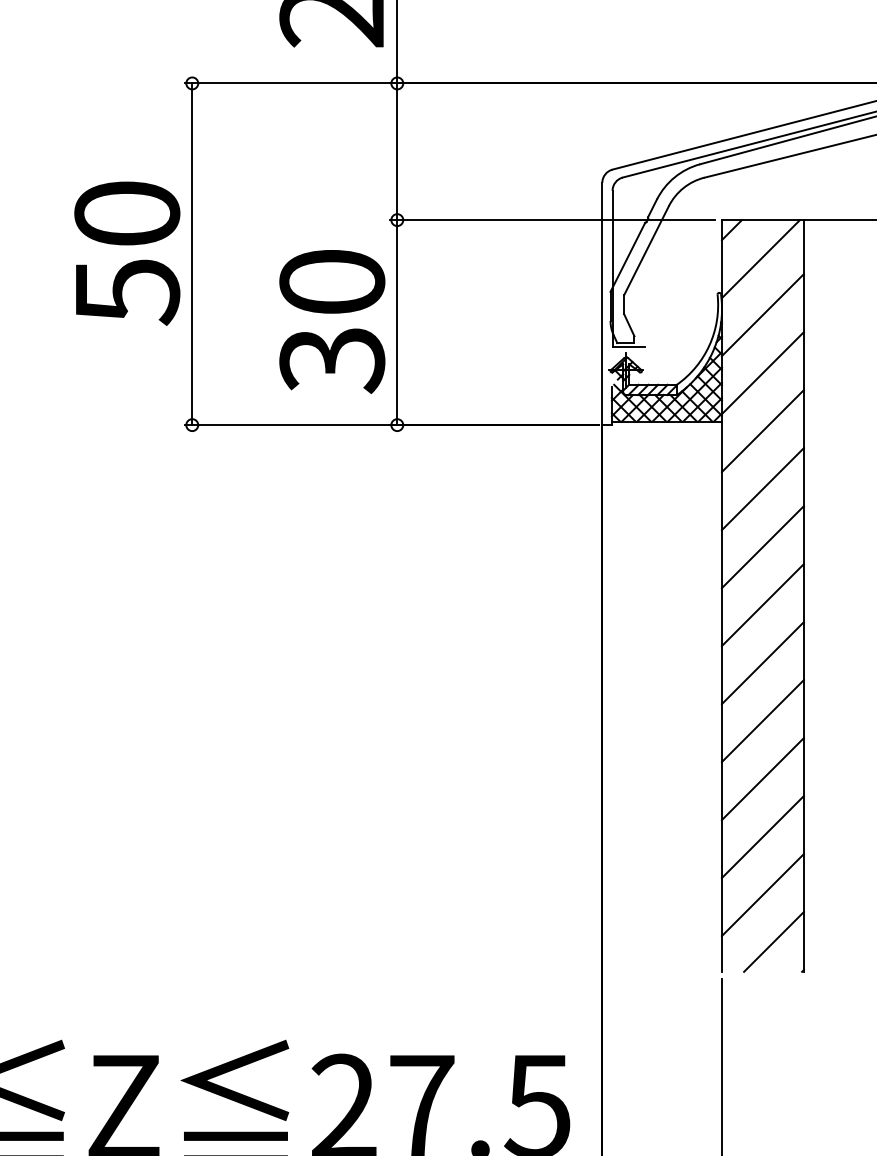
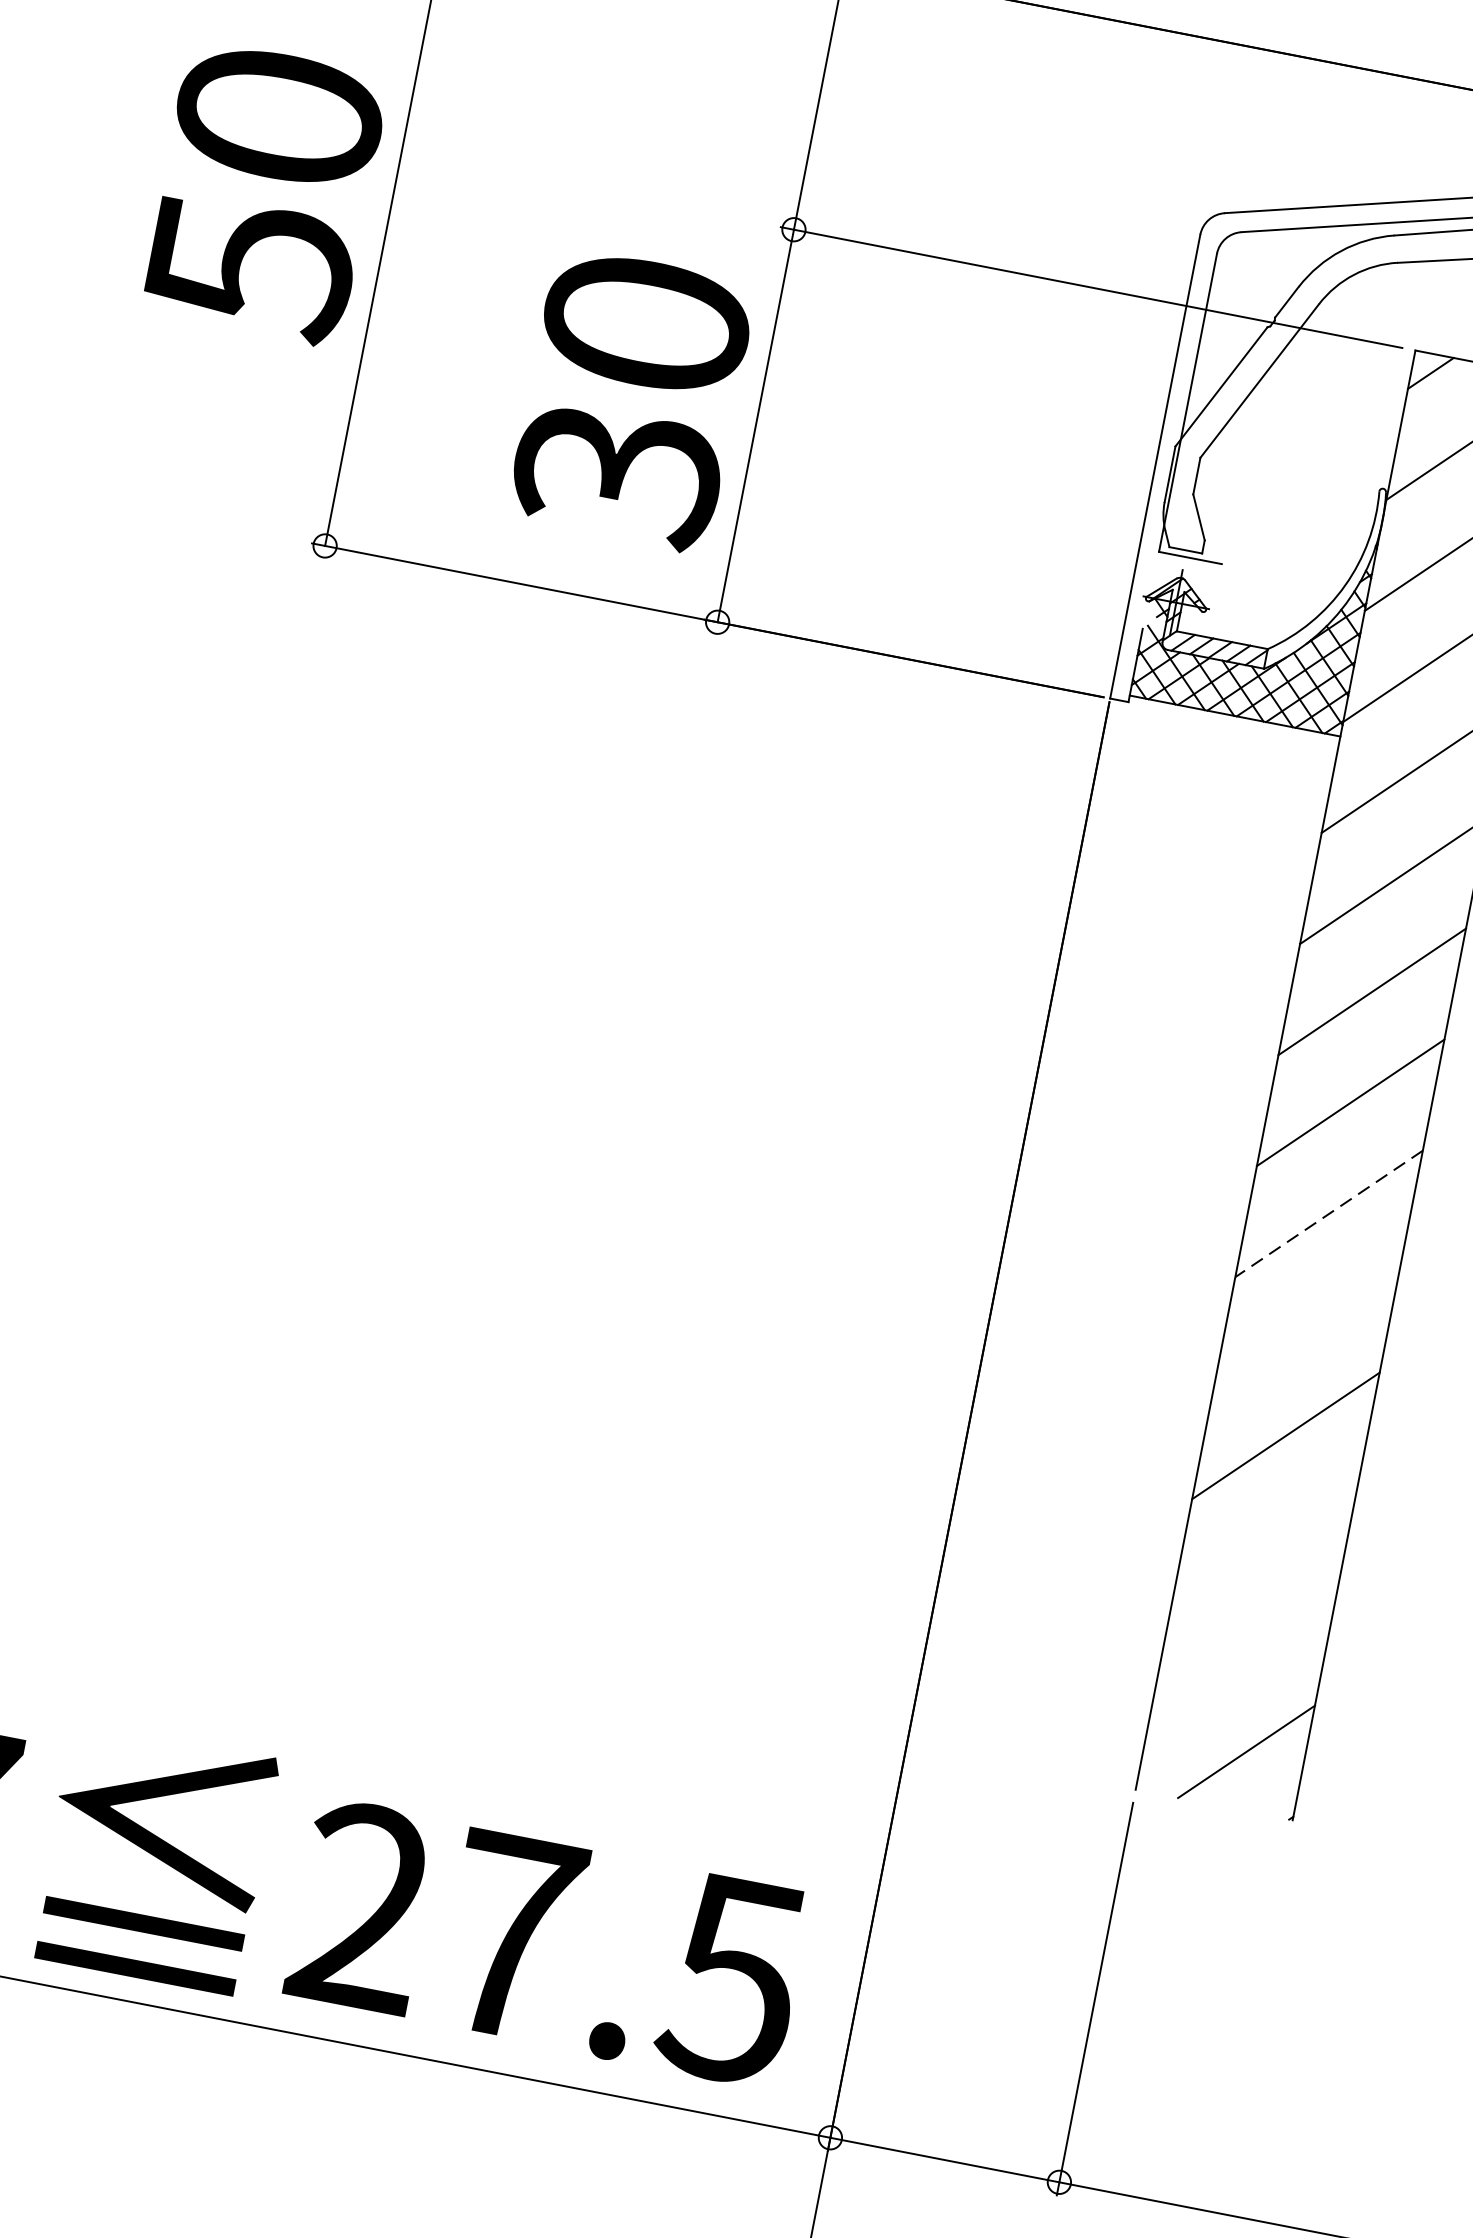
line: (762, 663) -> (1328, 1214), solid -> dashed
line: (762, 721) -> (1306, 1325), removed
line: (762, 837) -> (1263, 1547), removed
line: (762, 895) -> (1241, 1658), removed

